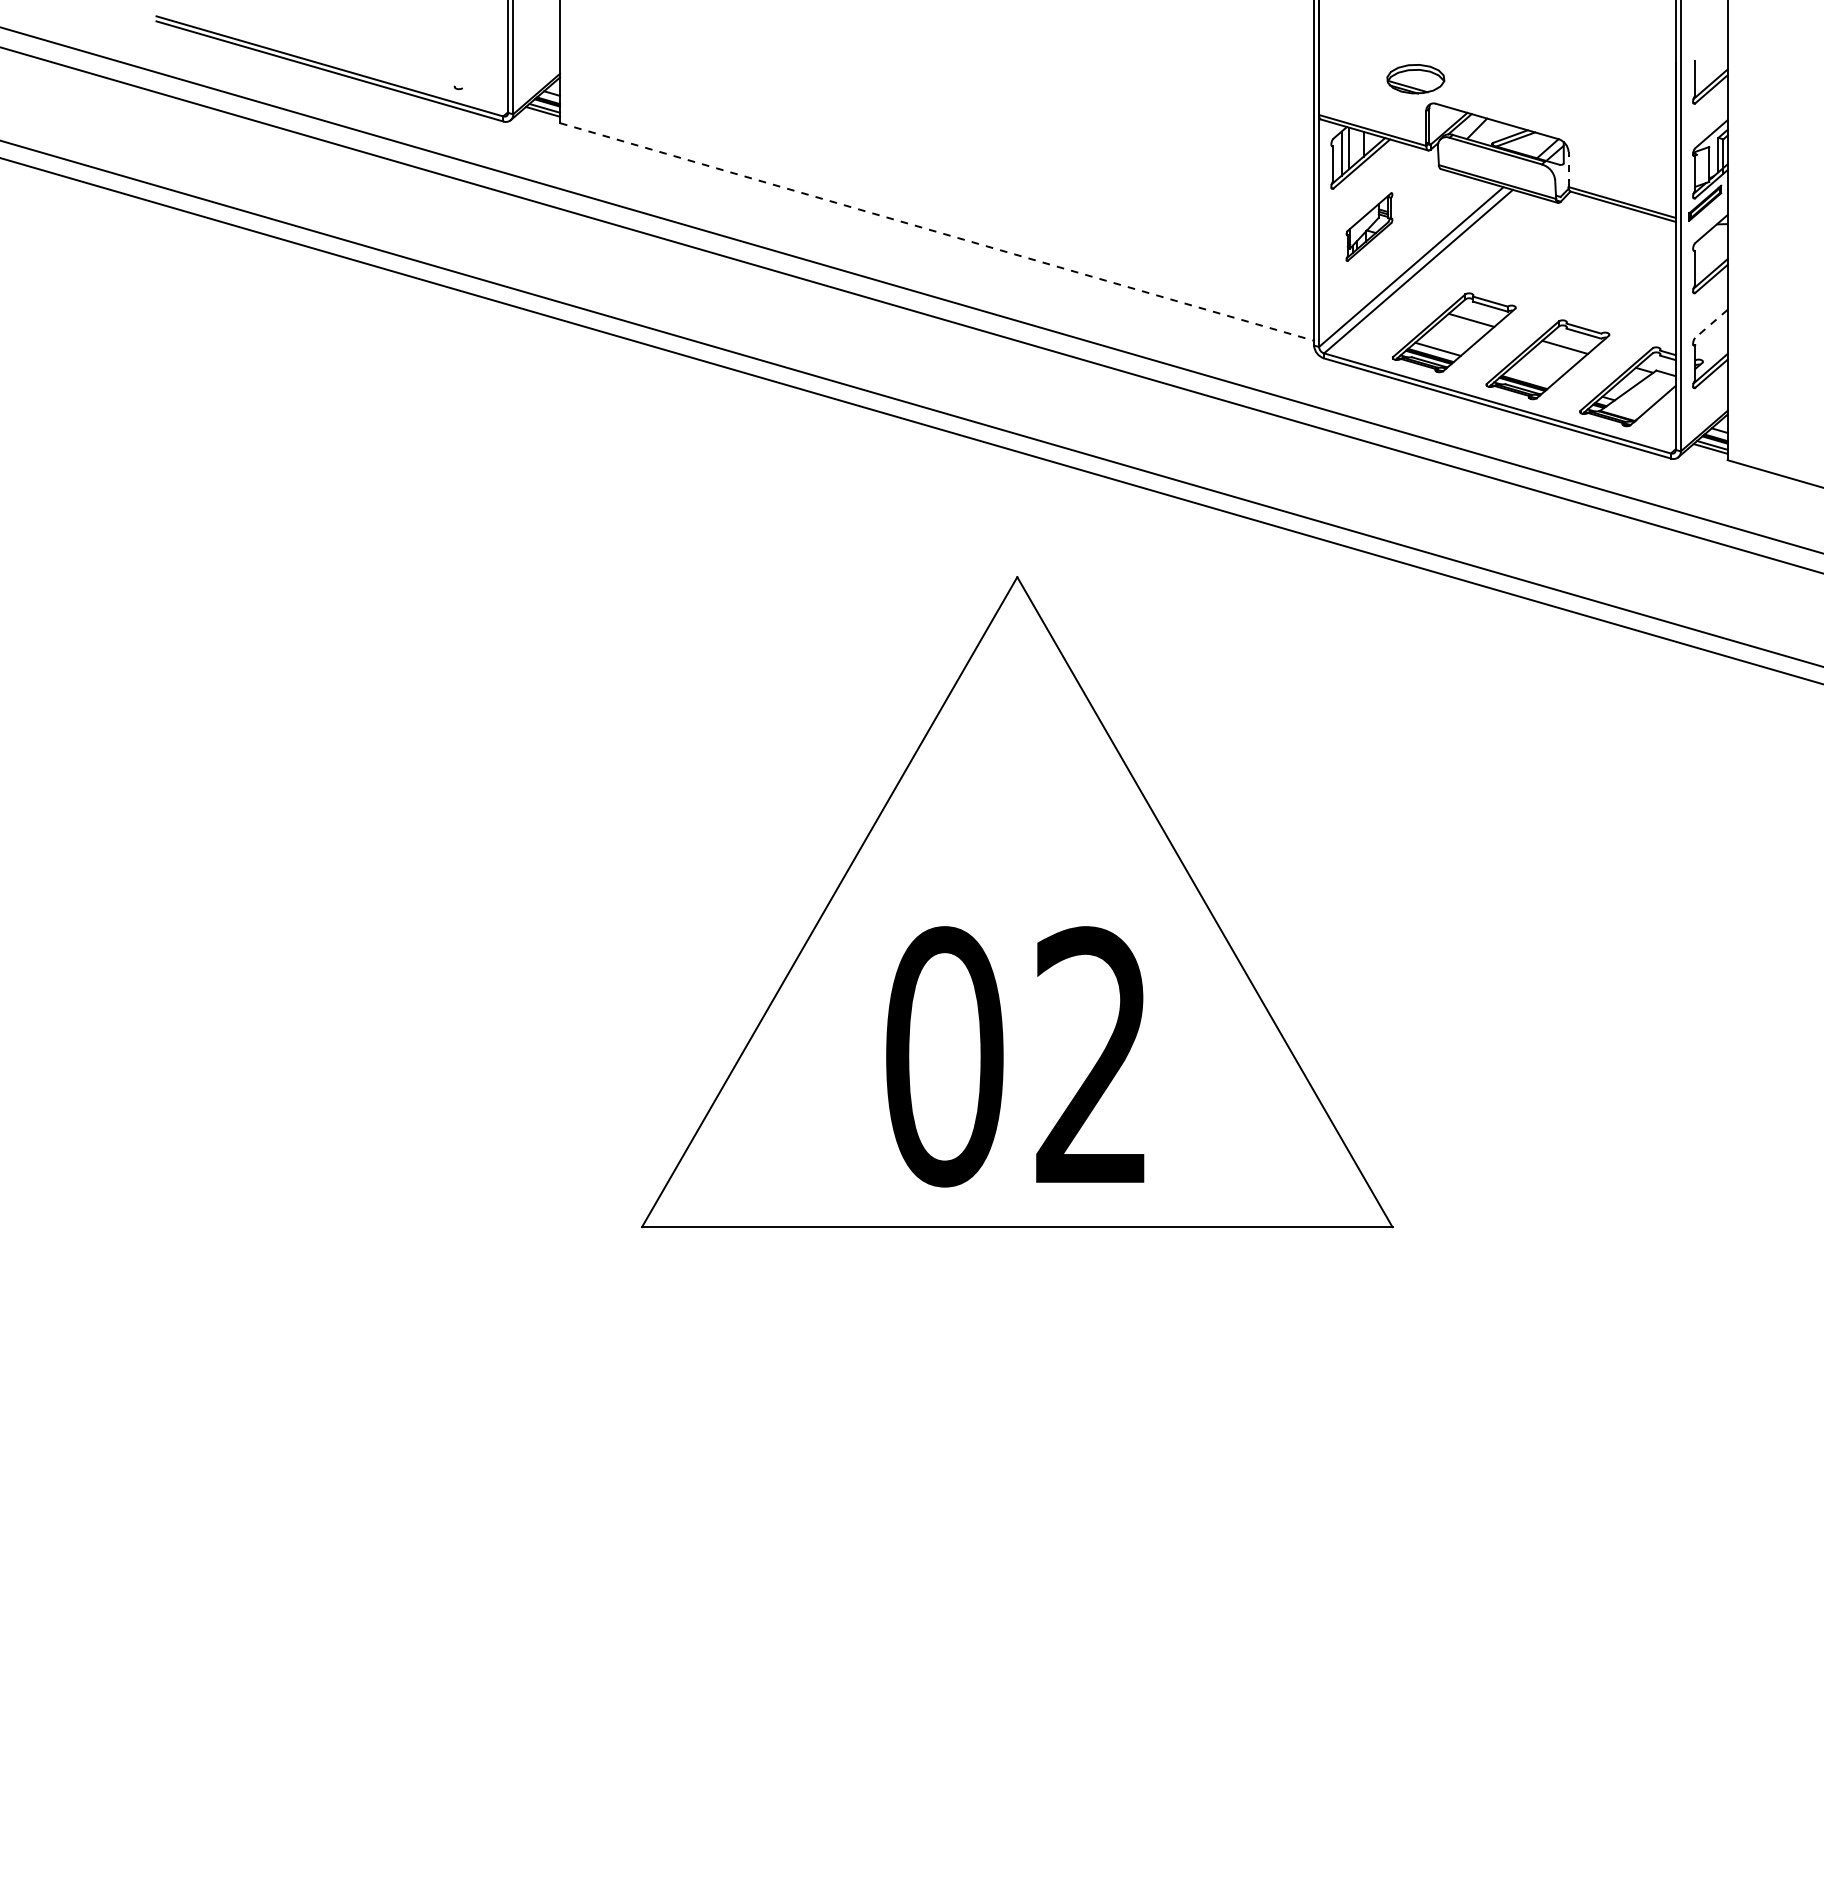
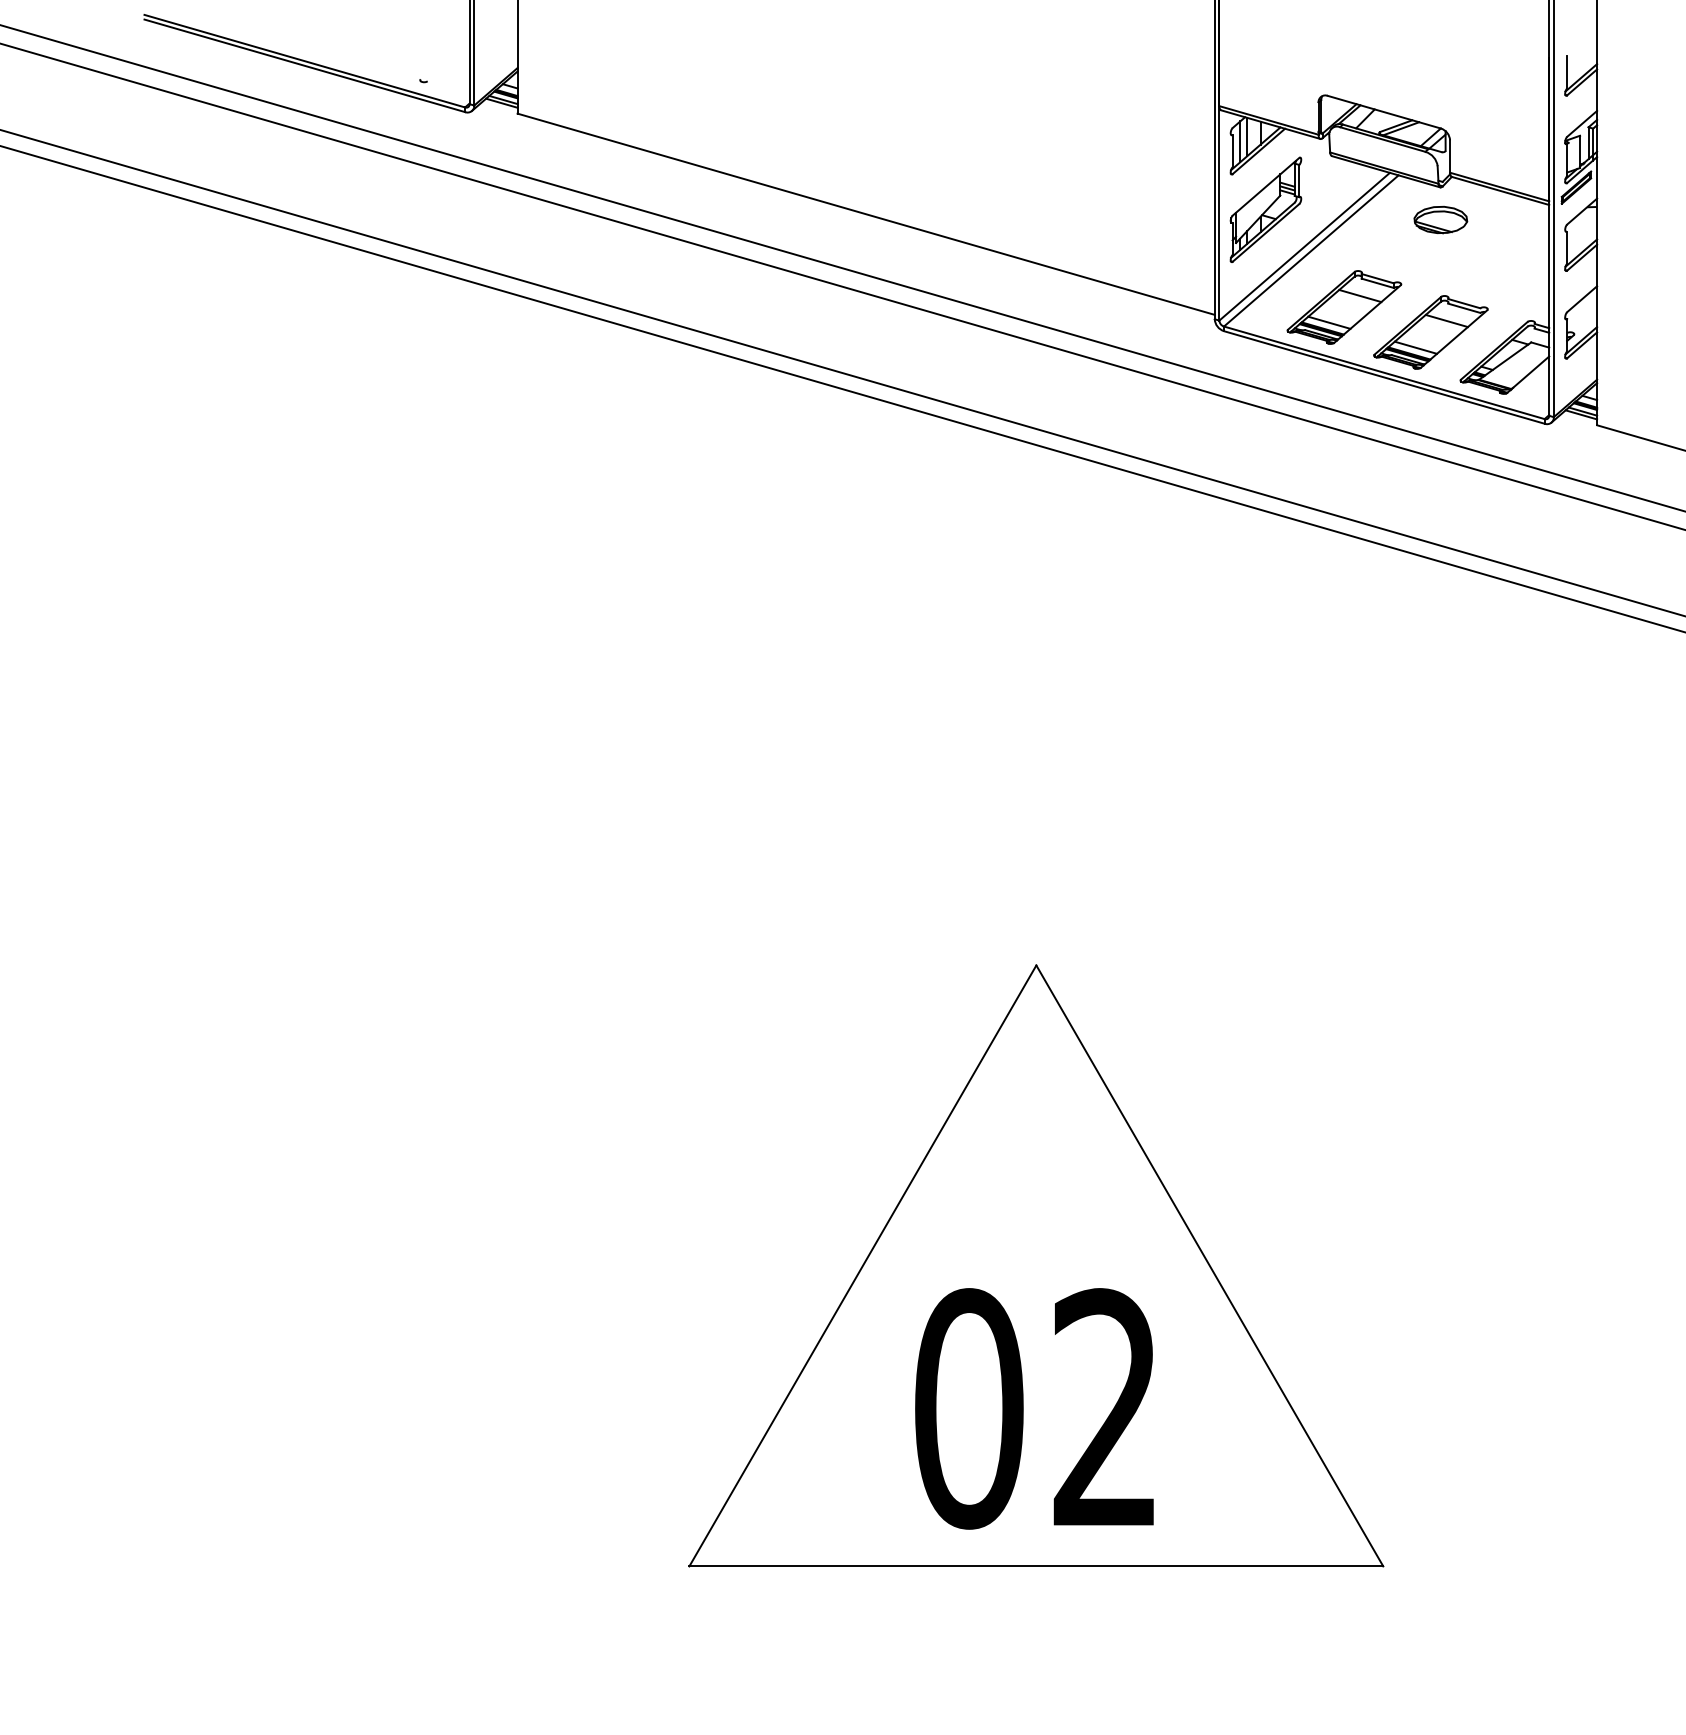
part: (1415, 78) -> (1440, 219), moved
line: (1569, 169) -> (1450, 156), dashed -> solid
part: (1368, 226) -> (1265, 209), size x1.67
line: (937, 232) -> (866, 214), dashed -> solid
line: (1711, 324) -> (1582, 299), dashed -> solid
line: (1531, 376) -> (1415, 347), added
part: (1017, 901) -> (1036, 1265), moved

